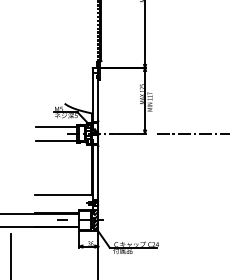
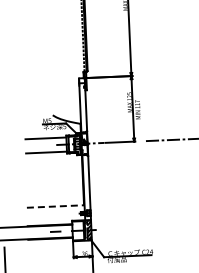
line: (63, 195) -> (55, 206), solid -> dashed

